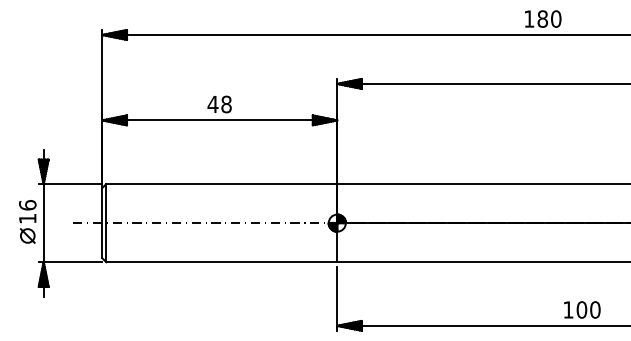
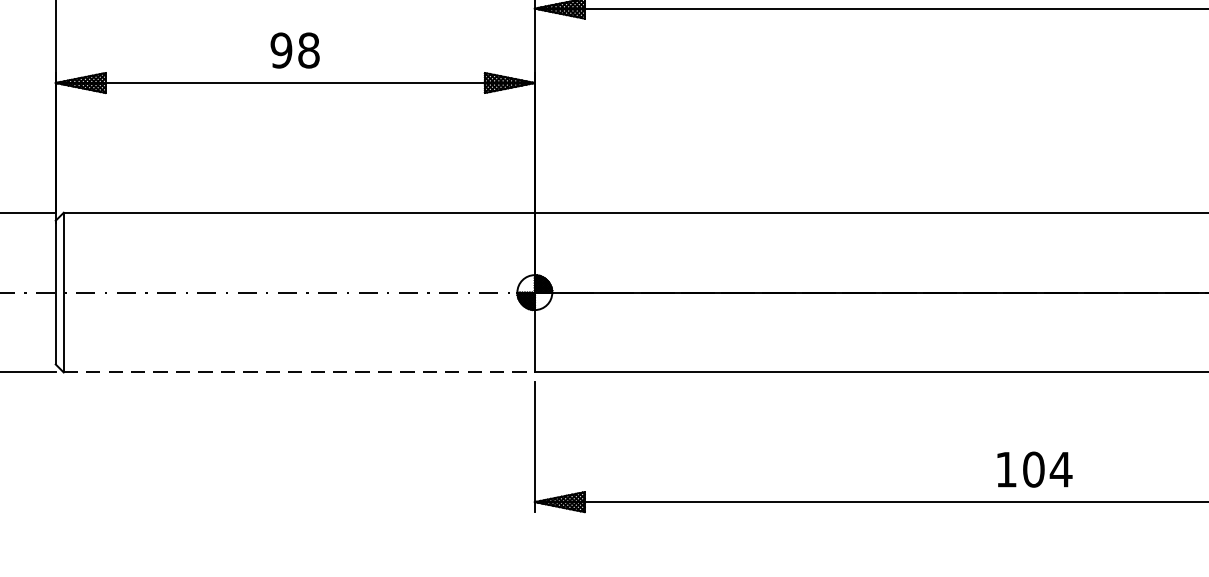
text: (212, 104) -> (280, 50), 48 -> 98
line: (222, 262) -> (300, 372), solid -> dashed
text: (594, 309) -> (1059, 468), 100 -> 104

